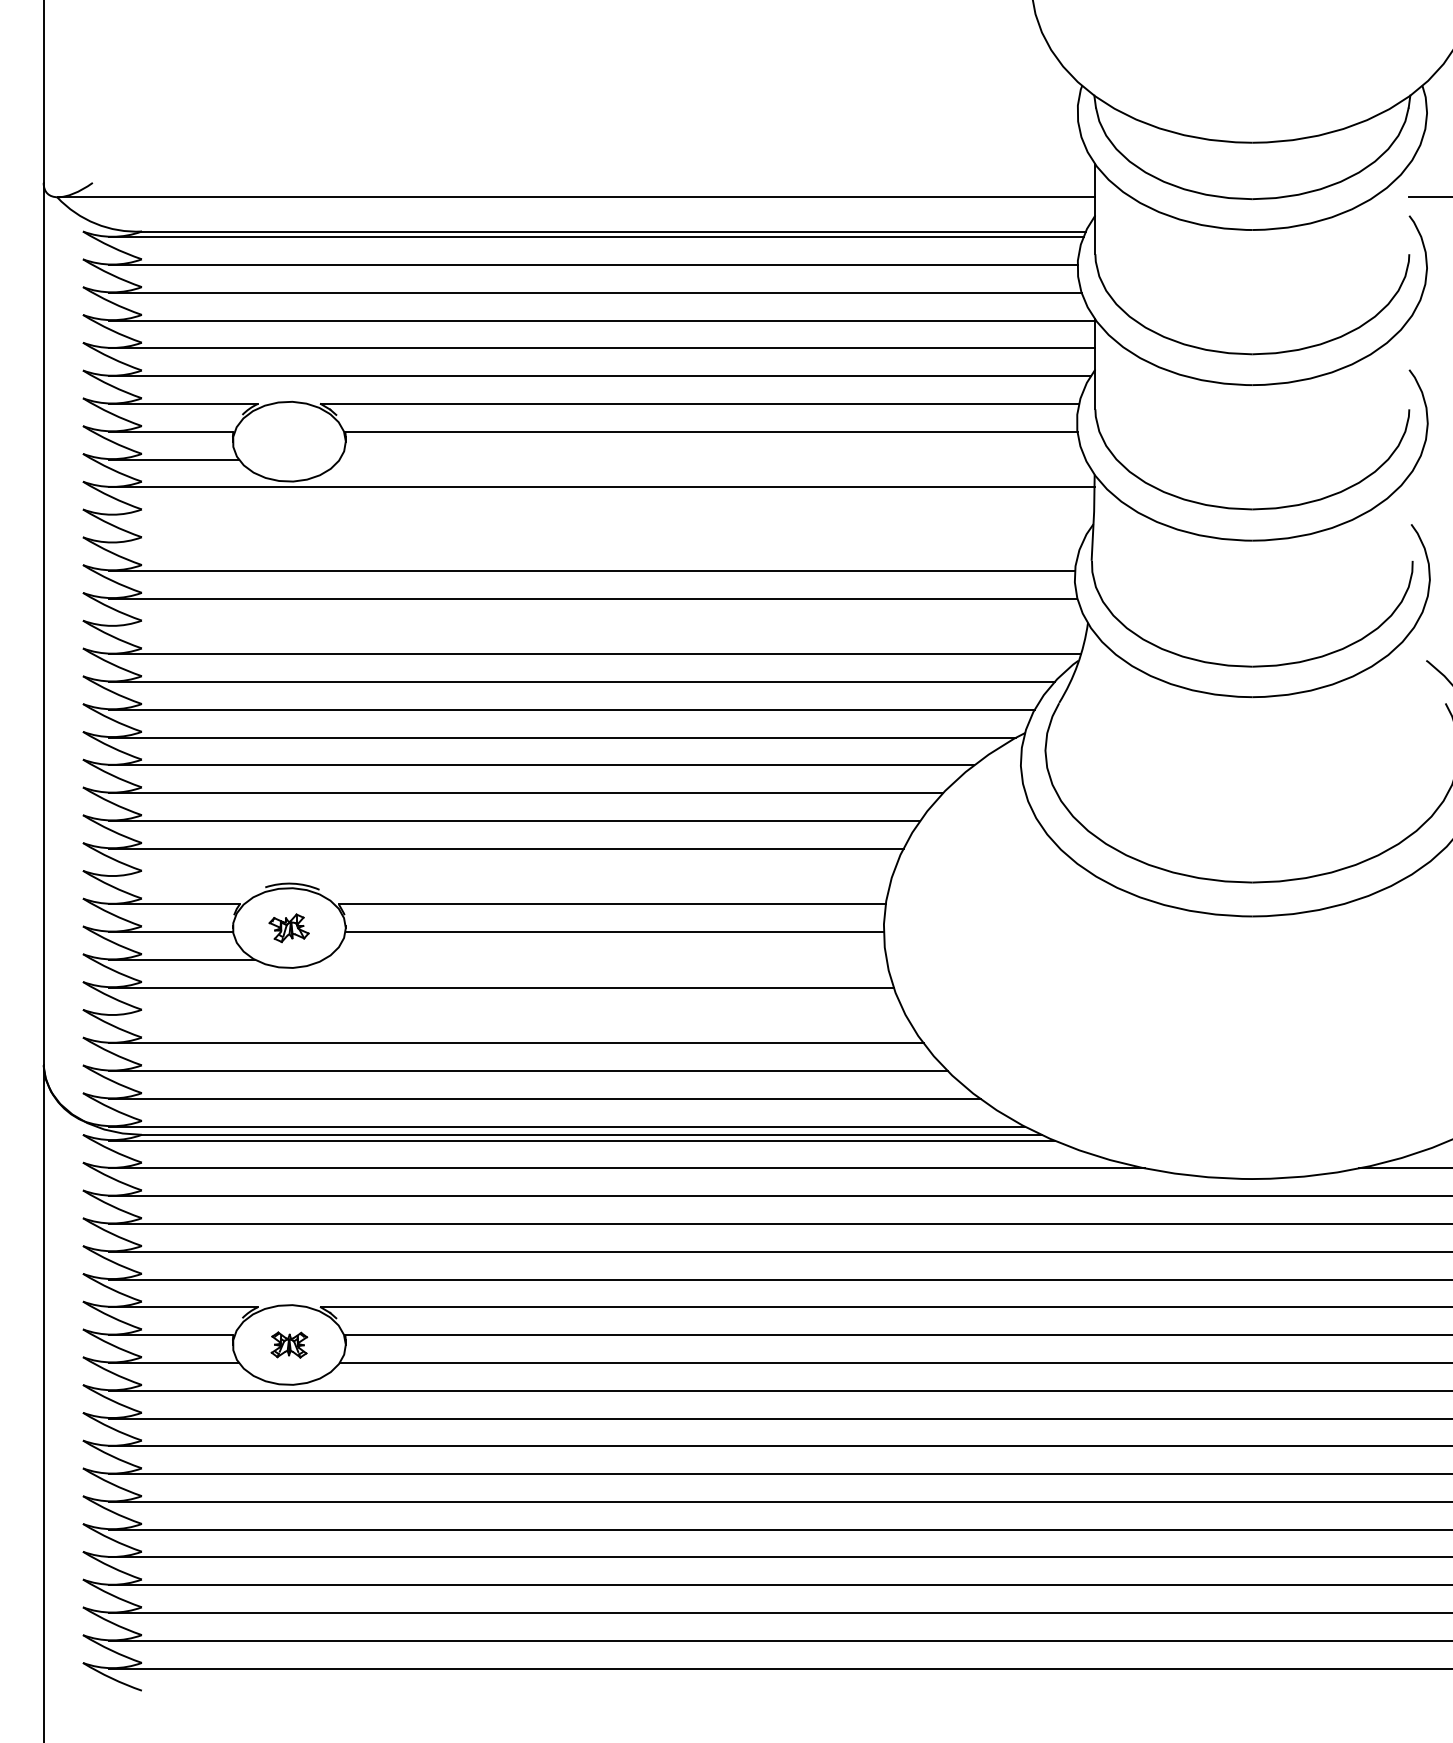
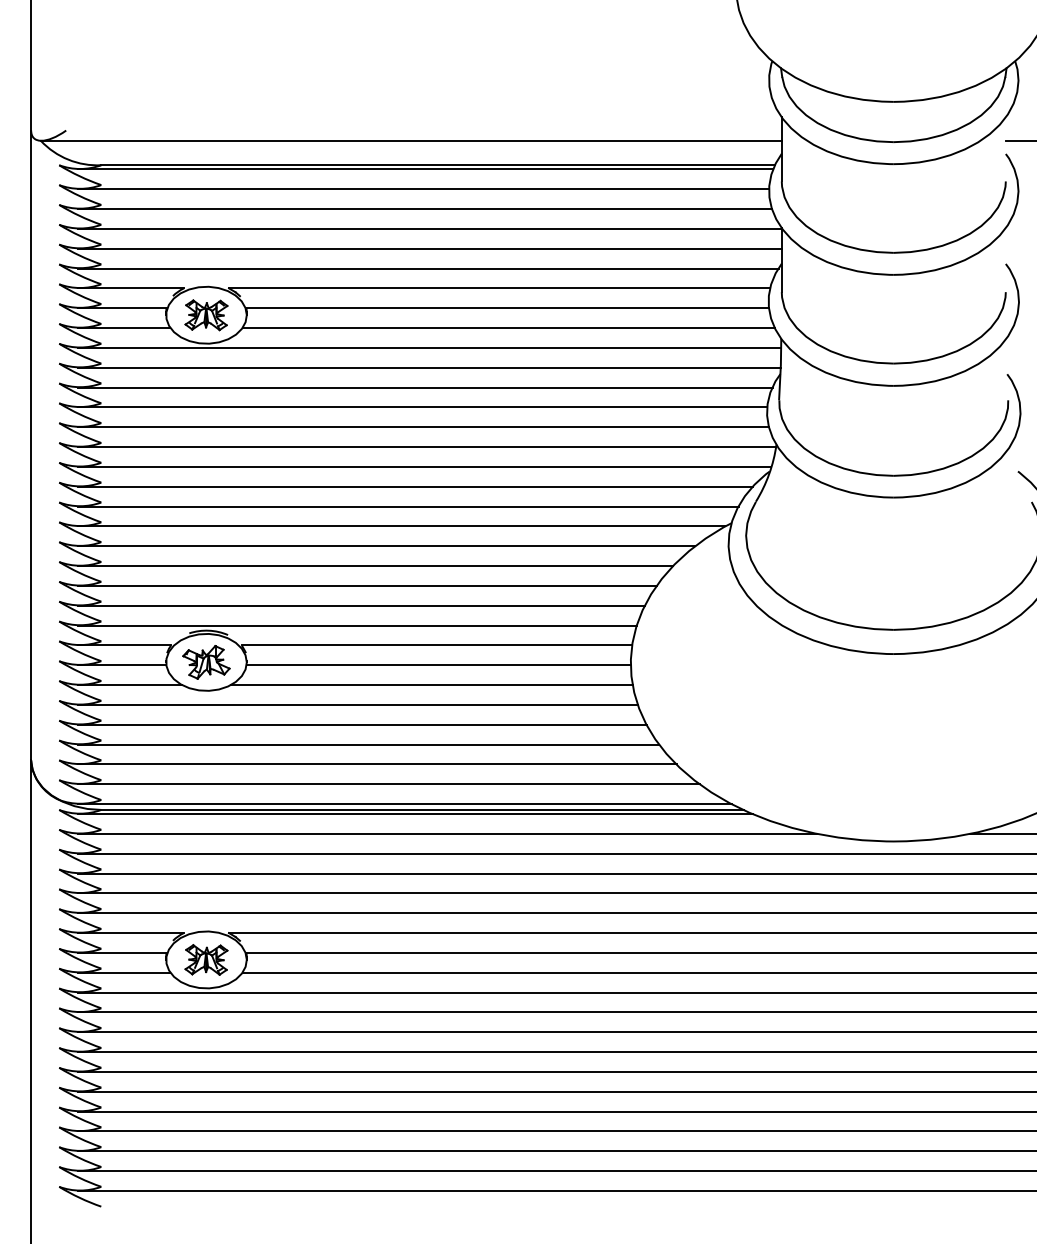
part: (288, 441) -> (205, 315), added
line: (712, 459) -> (508, 327), added
line: (601, 515) -> (429, 367), added
line: (595, 543) -> (425, 387), added
line: (598, 626) -> (427, 447), added
line: (500, 876) -> (357, 625), added
part: (288, 928) -> (205, 662), size x1.67
line: (604, 959) -> (431, 684), added
line: (507, 1015) -> (362, 724), added
part: (289, 1344) -> (206, 959), size x1.67

